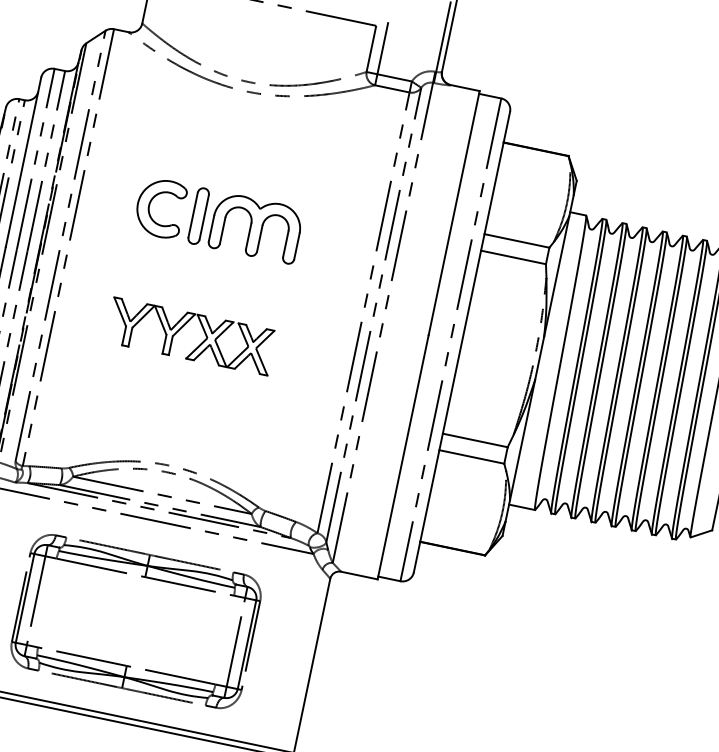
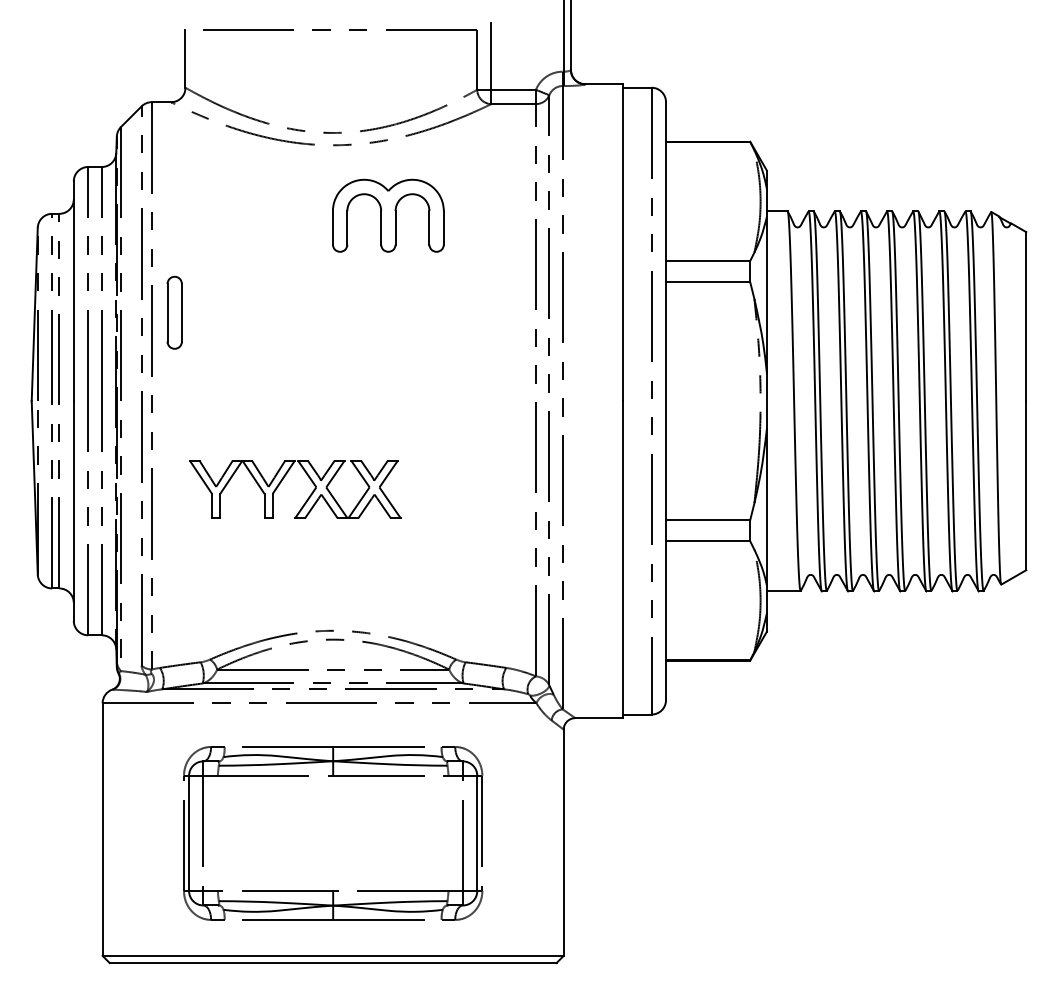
part: (150, 205) -> (242, 312), removed
part: (198, 215) -> (174, 312), moved
part: (256, 227) -> (388, 215), moved
part: (197, 345) -> (306, 499), moved

